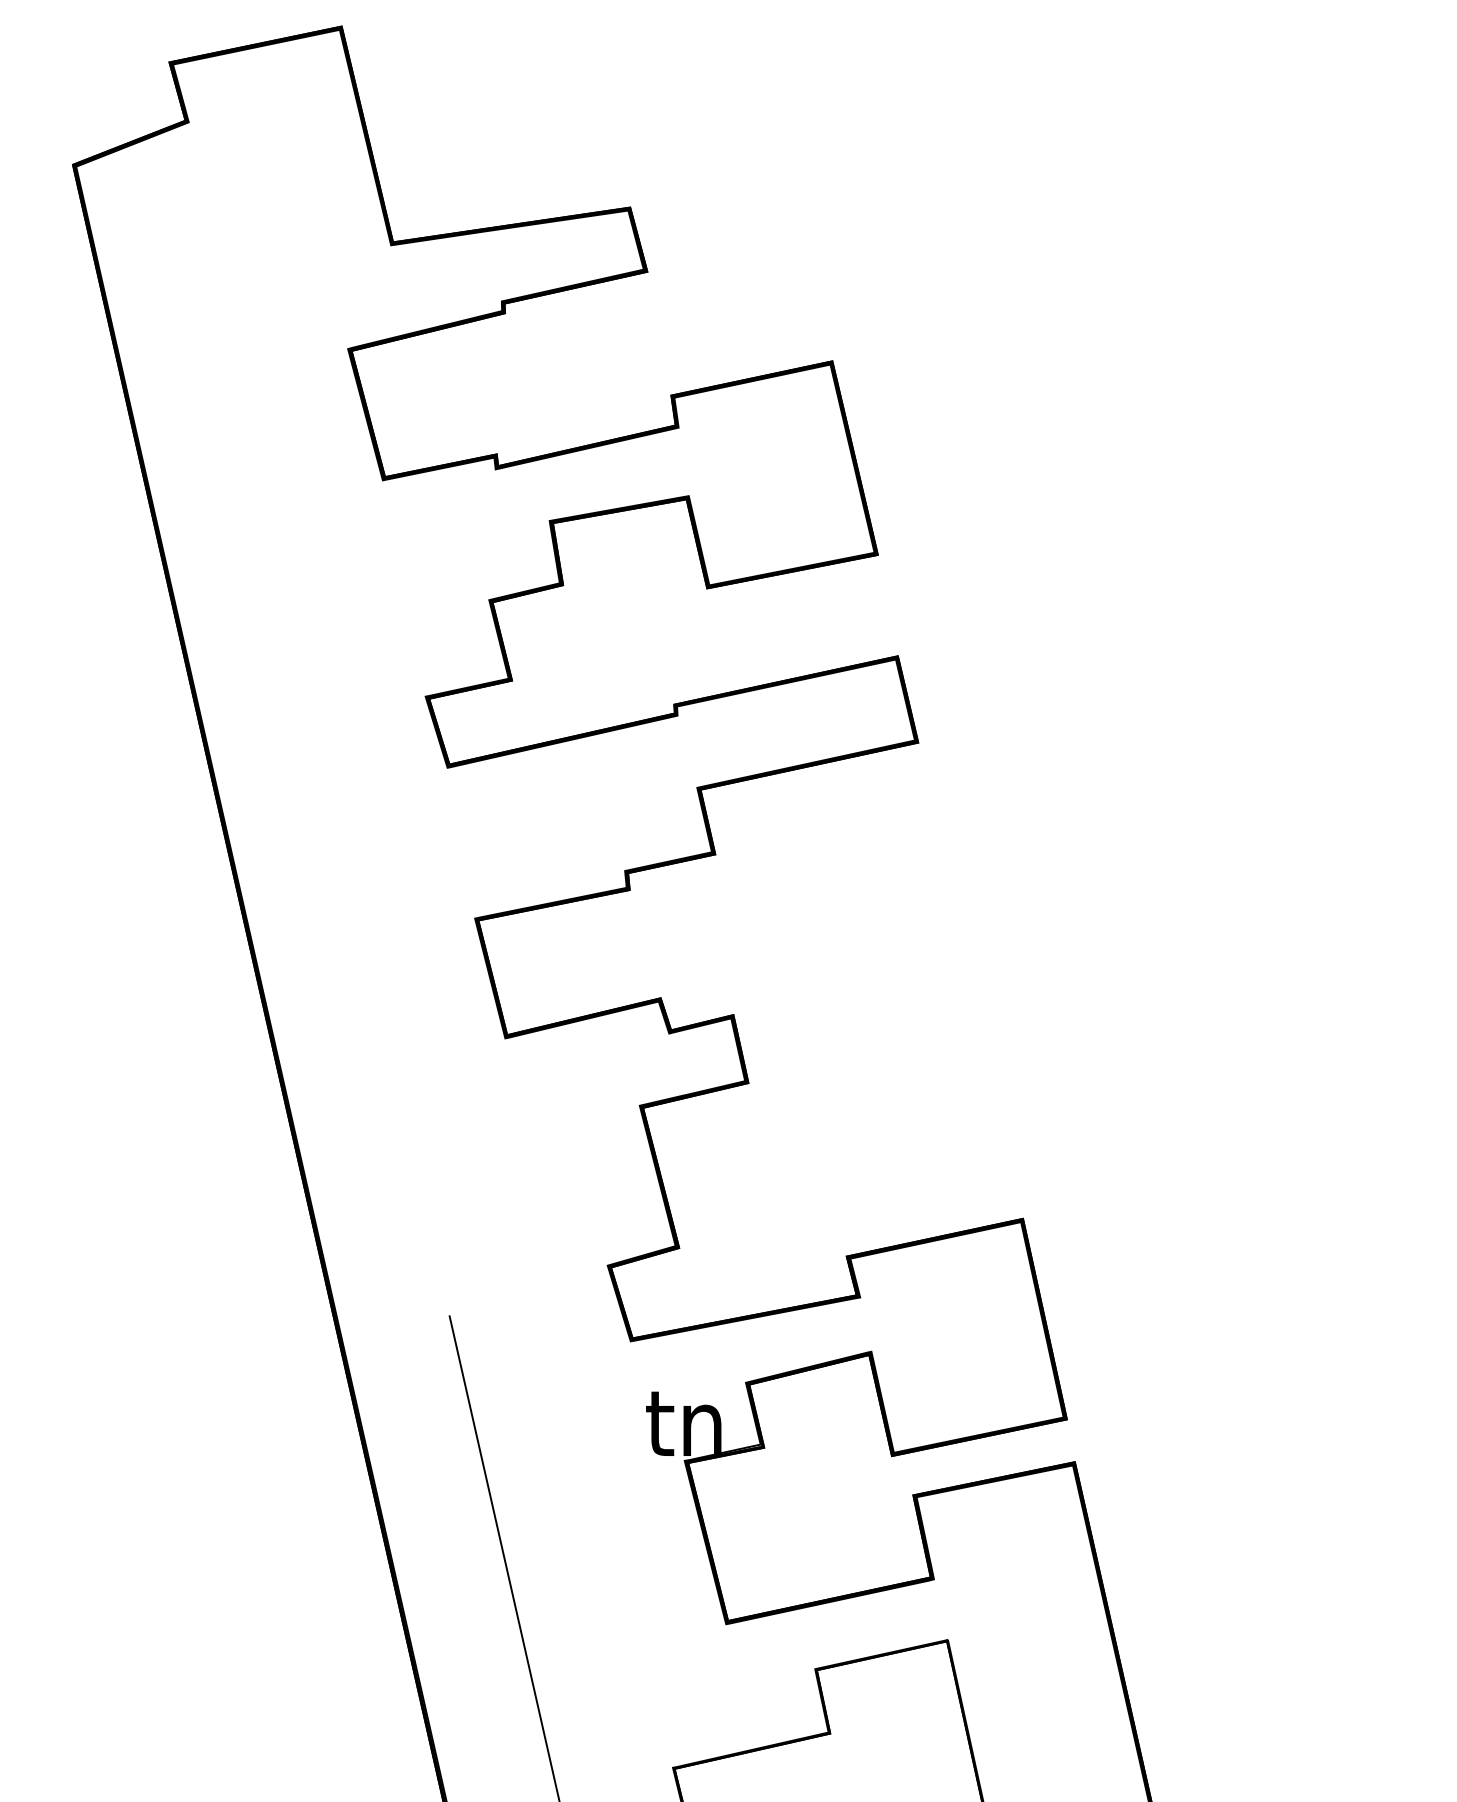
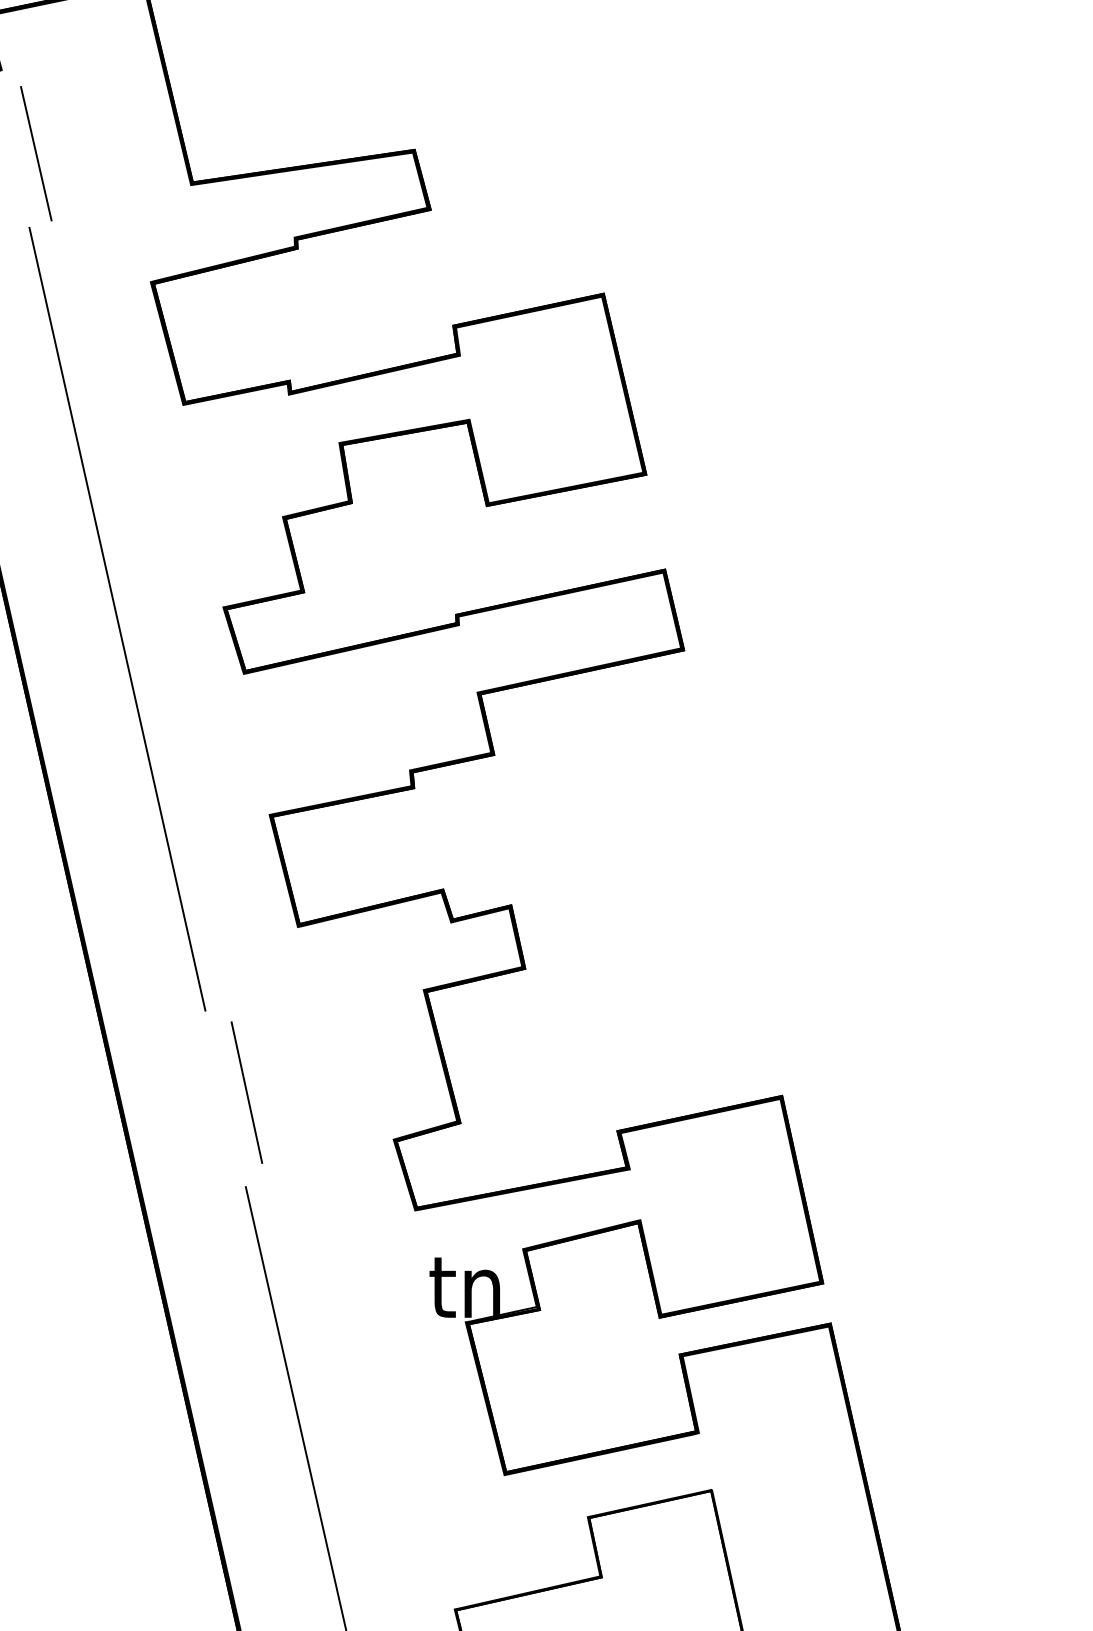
line: (225, 211) -> (36, 153), added
line: (312, 709) -> (117, 619), added
line: (450, 1215) -> (246, 1092), added

